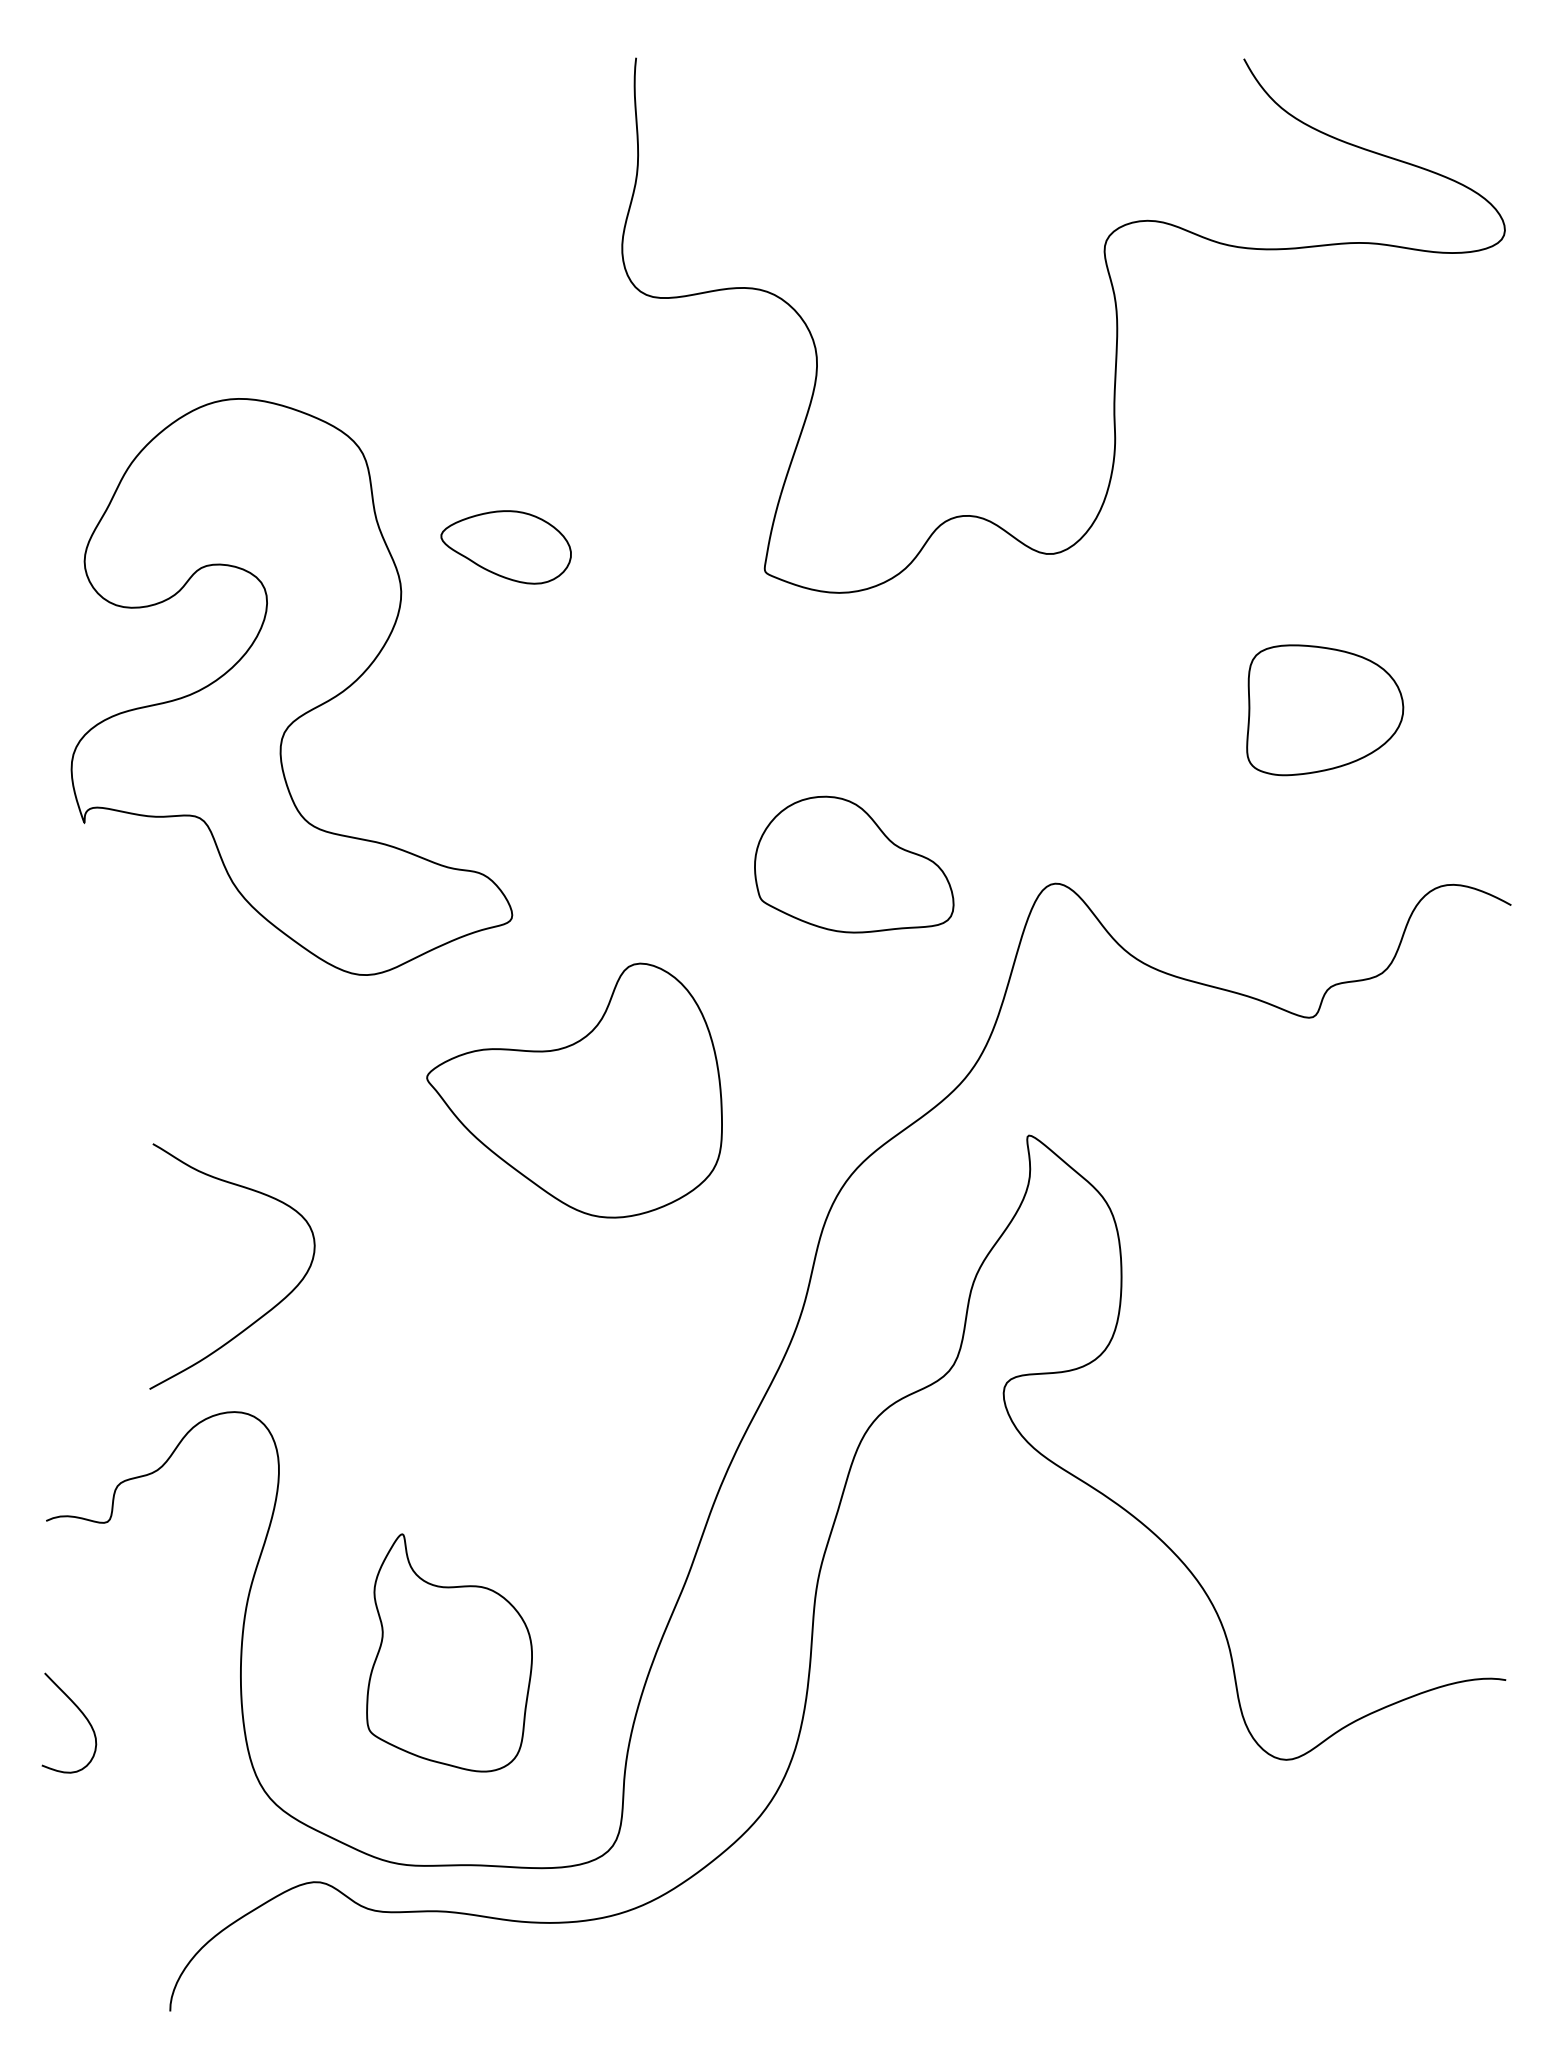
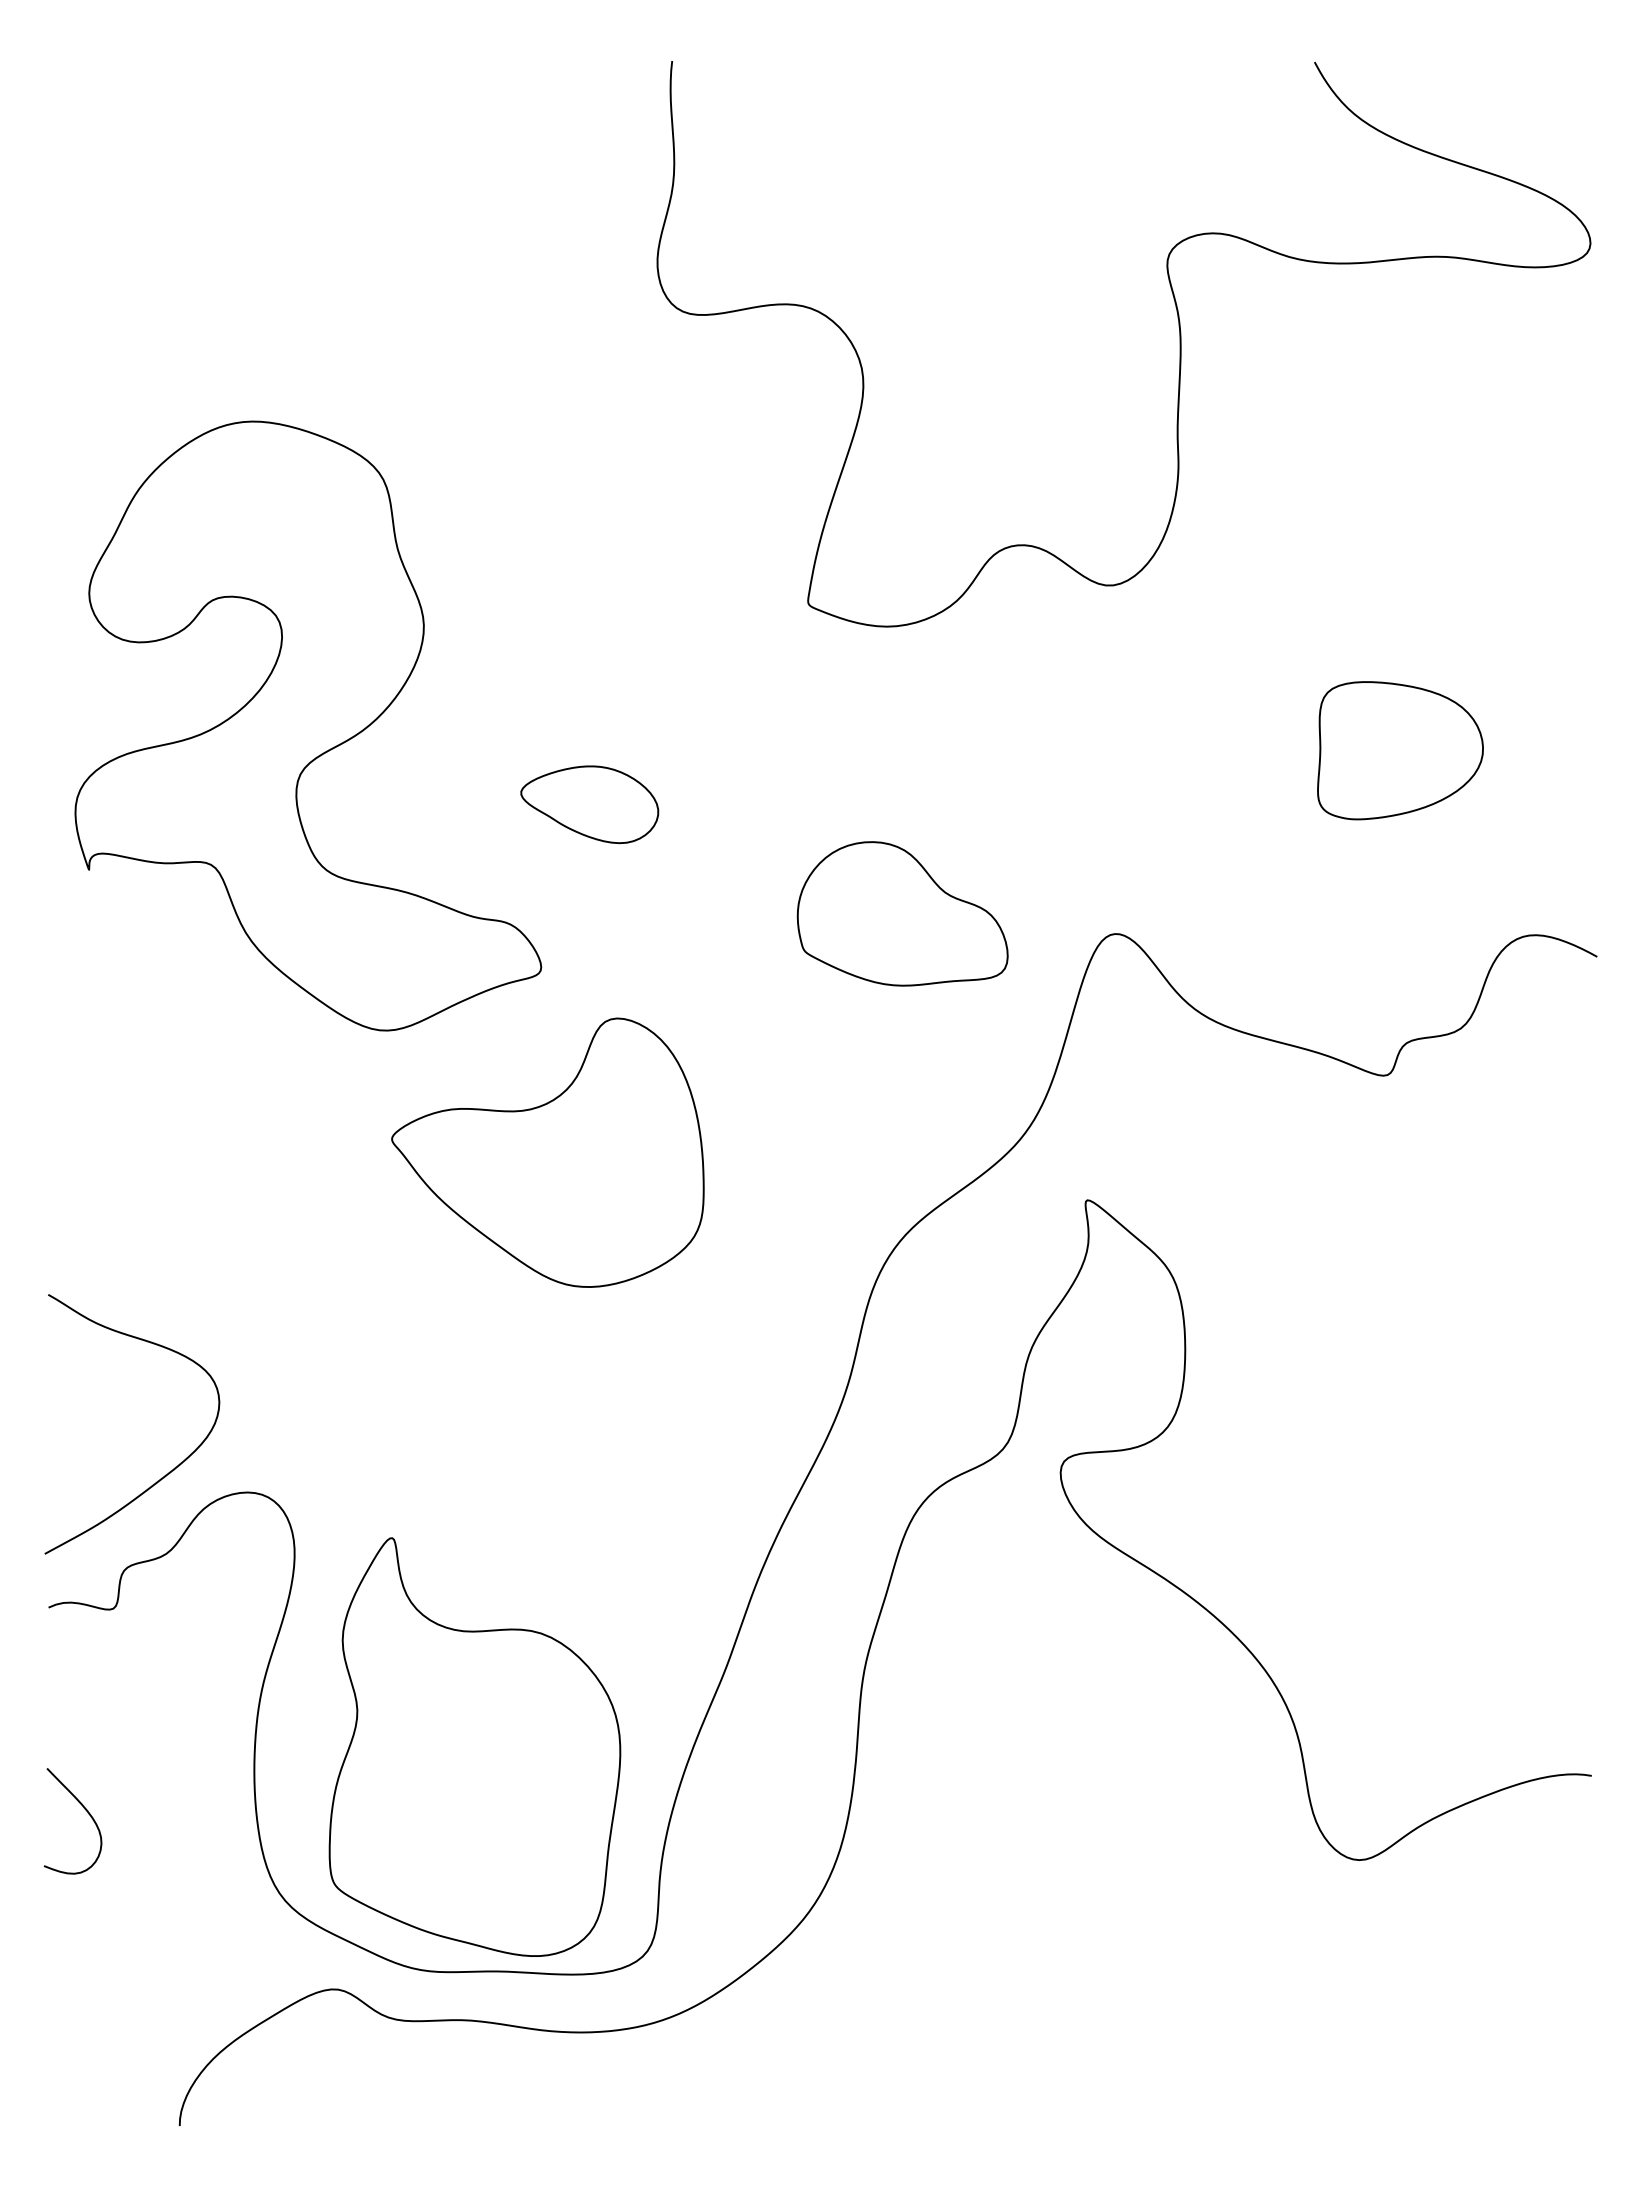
part: (505, 547) -> (589, 804), moved
part: (574, 1090) -> (547, 1152), moved
curve: (269, 1309) -> (171, 1469), moved
part: (449, 1652) -> (474, 1746), size x1.67

